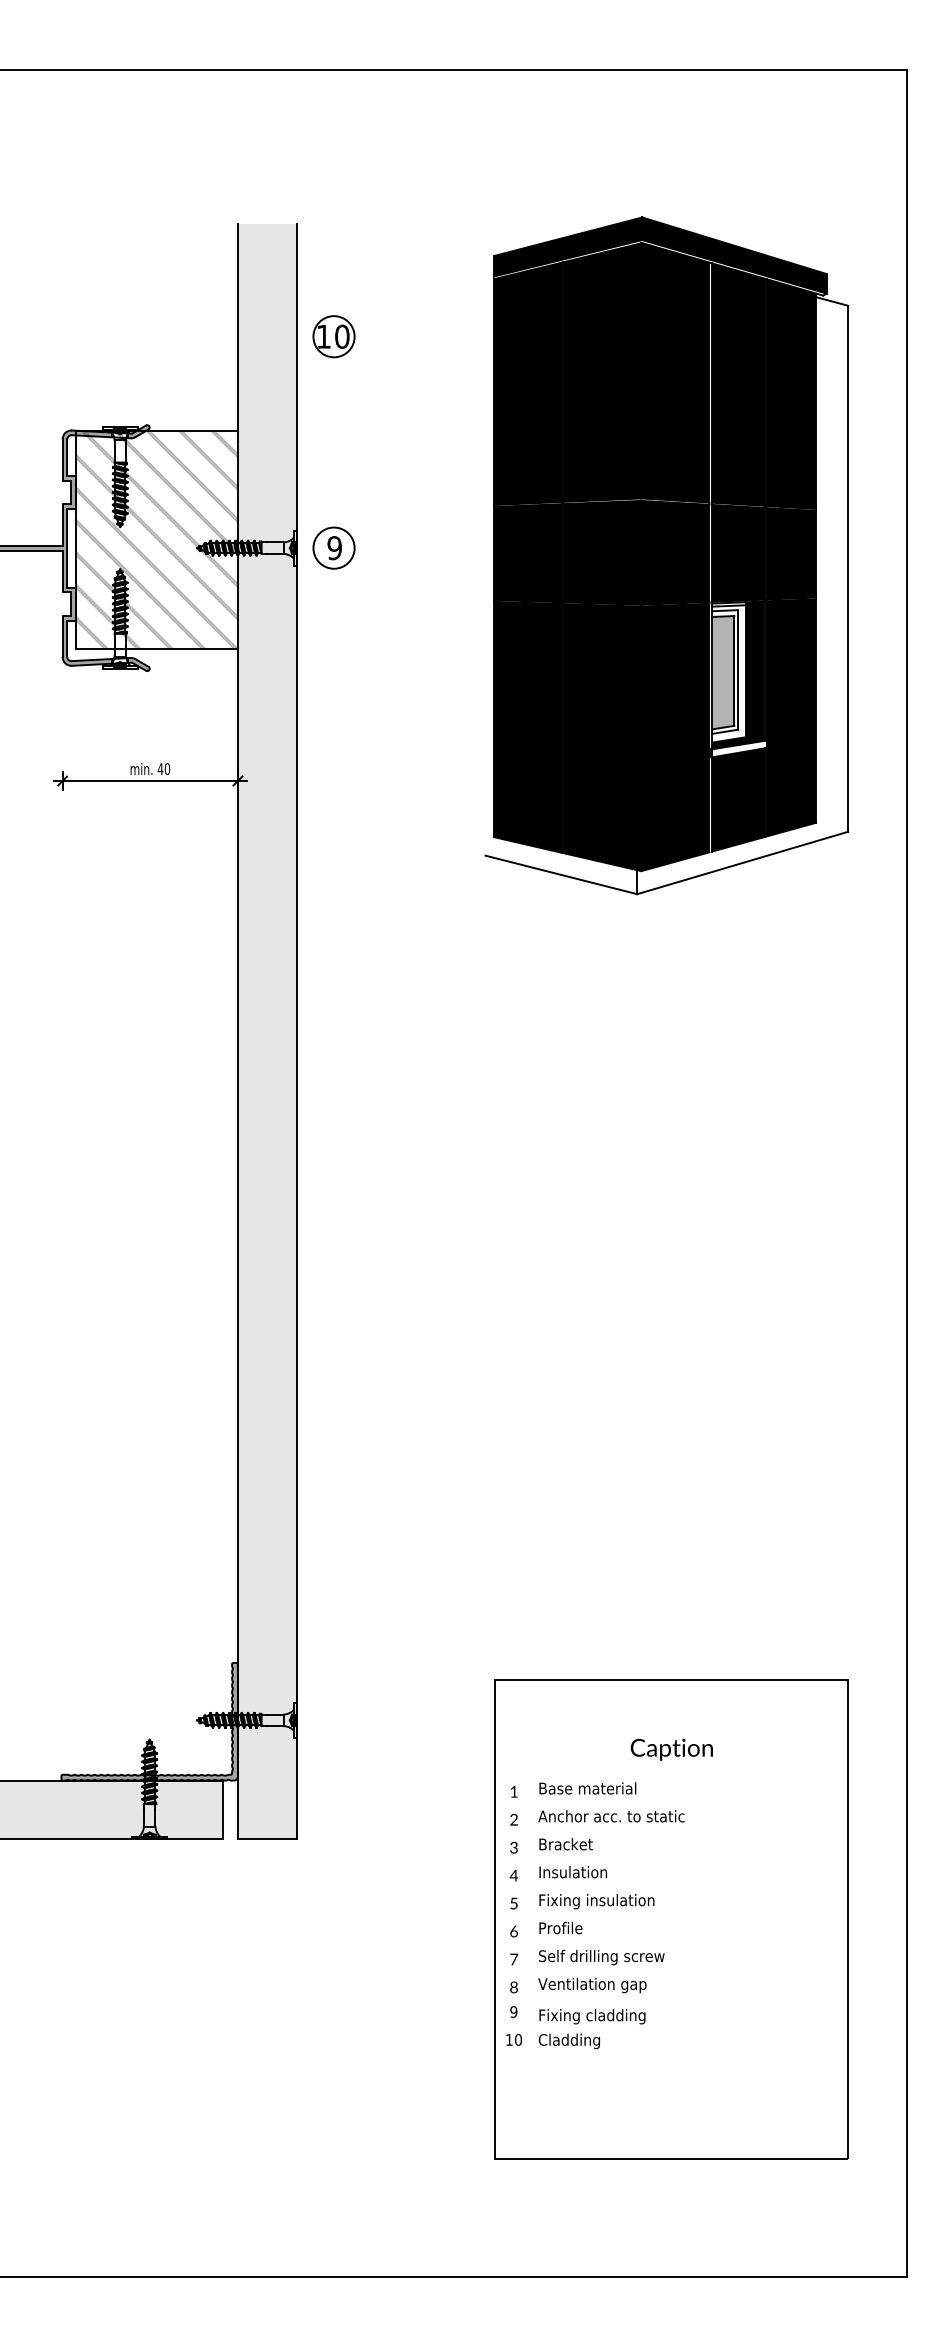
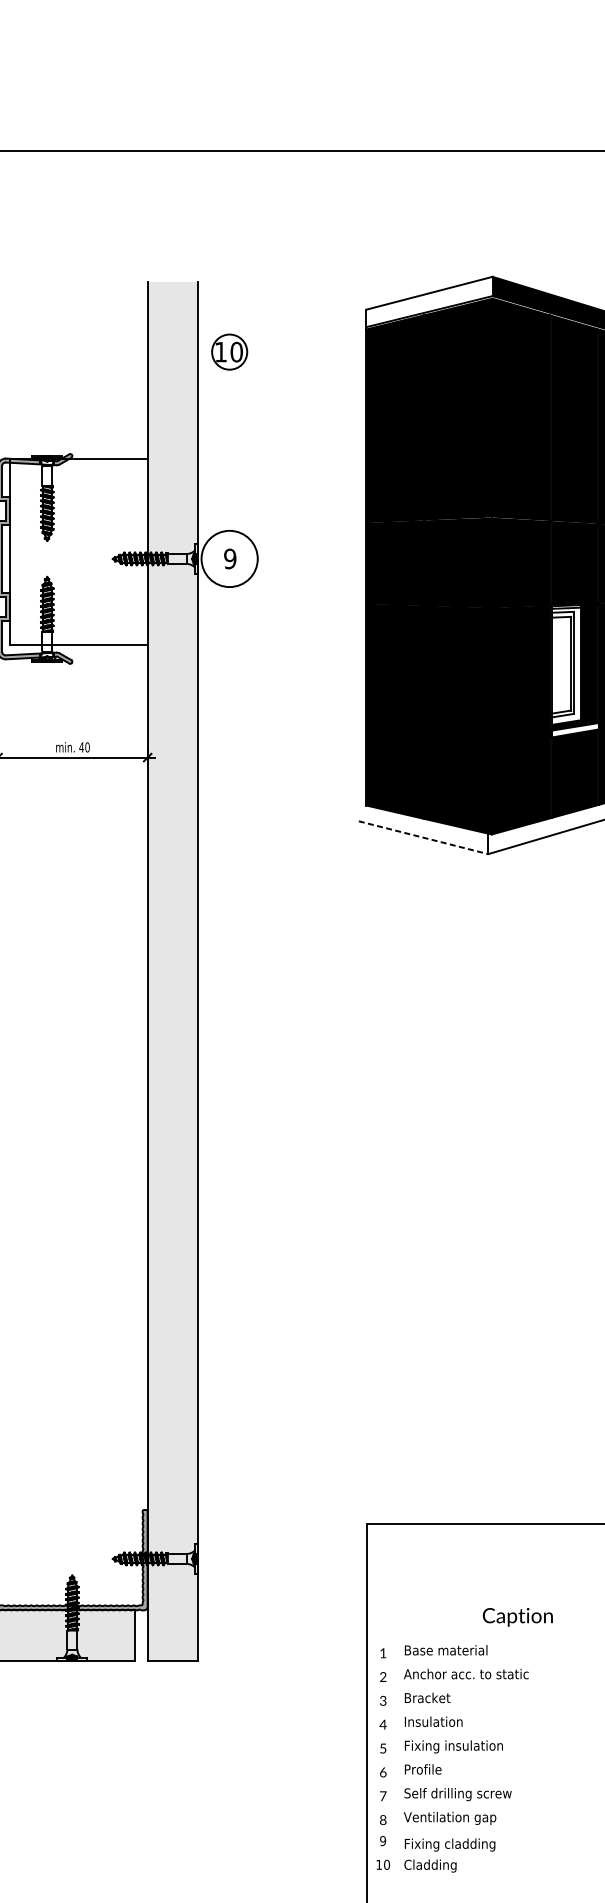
fill: (568, 246) -> (429, 301), removed
part: (333, 336) -> (229, 351), moved
hatch: (156, 539) -> (78, 551), removed
circle: (333, 547) -> (229, 558), size x1.6
fill: (723, 672) -> (561, 665), removed
line: (561, 875) -> (423, 838), solid -> dashed
text: (609, 1893) -> (464, 1739), moved

